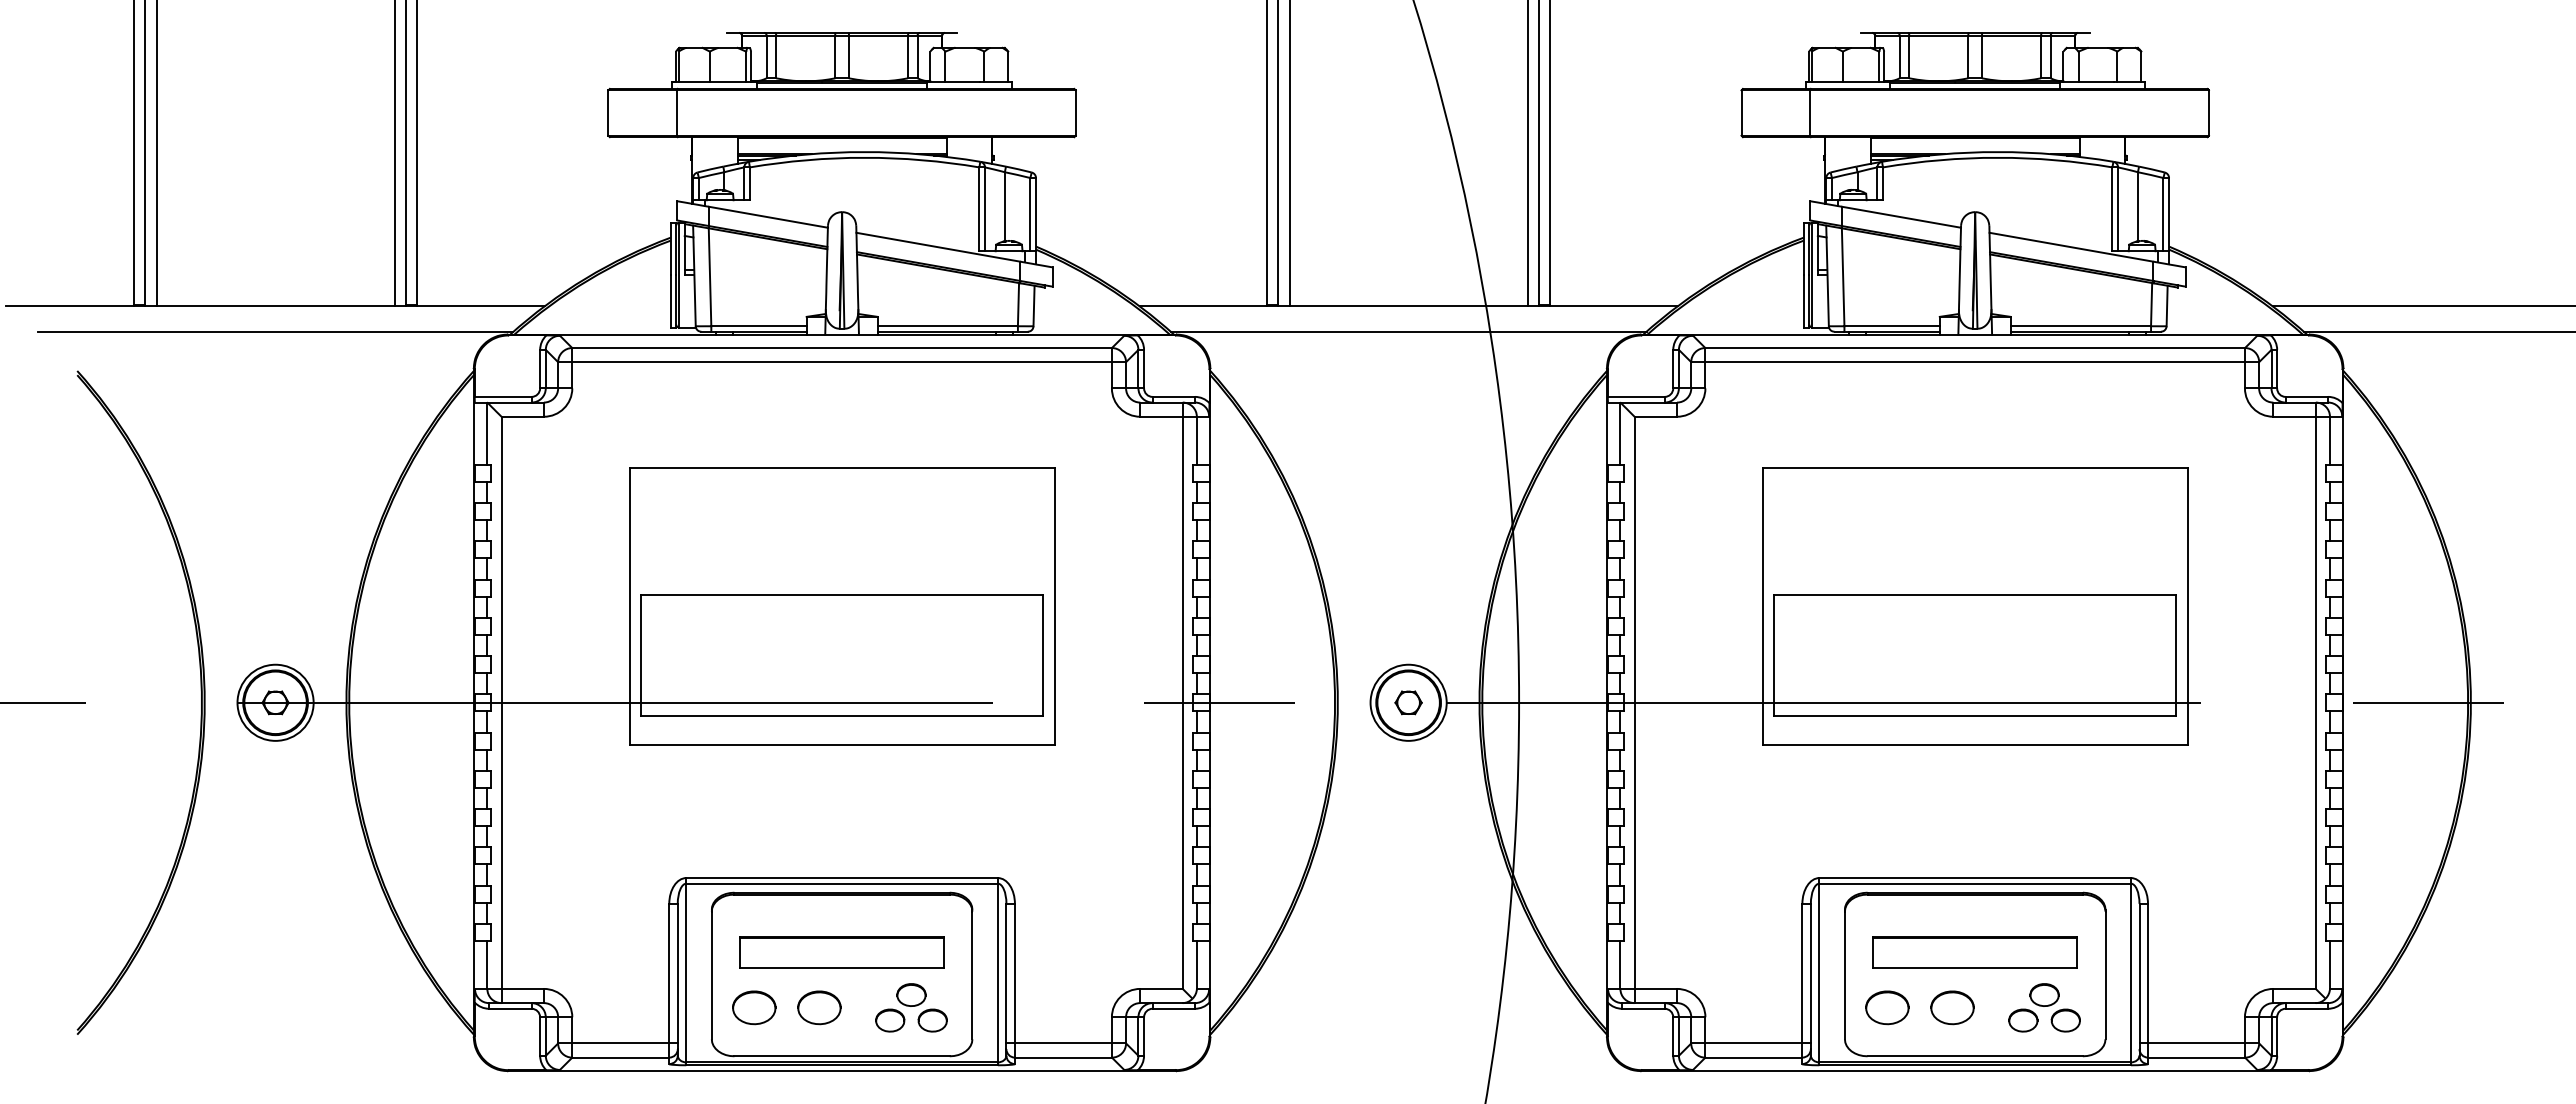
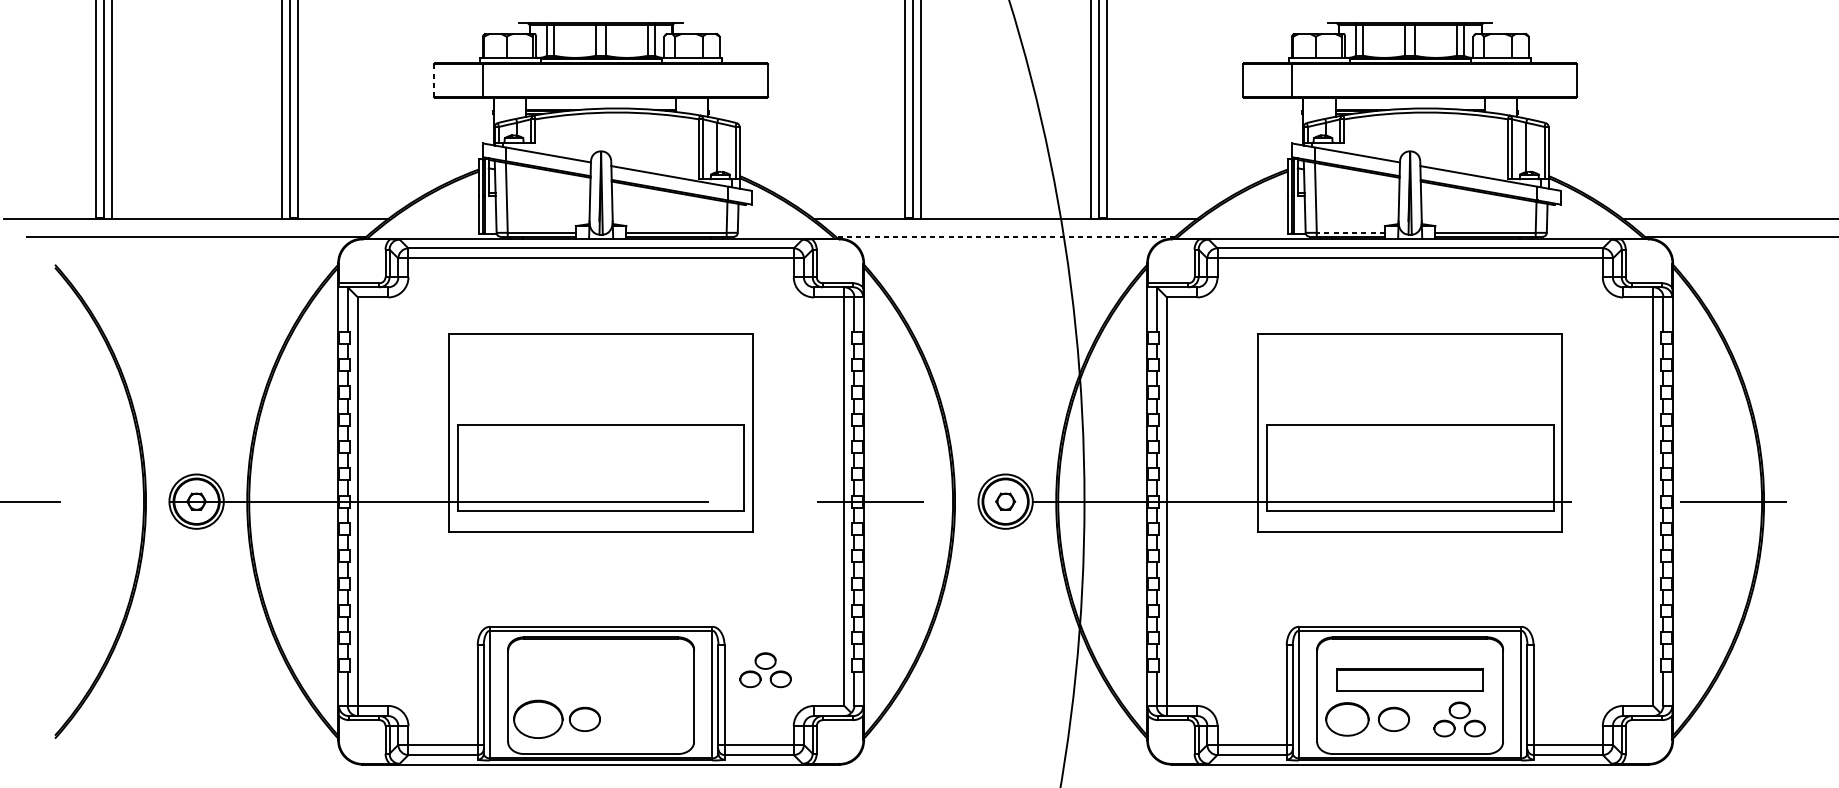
line: (608, 113) -> (434, 80), solid -> dashed
line: (1892, 326) -> (1351, 232), solid -> dashed
line: (1408, 331) -> (1005, 236), solid -> dashed
part: (841, 952) -> (600, 679), removed
part: (754, 1007) -> (538, 719), size x1.6
part: (911, 1007) -> (765, 669), moved
part: (1887, 1007) -> (1347, 719), size x1.4

